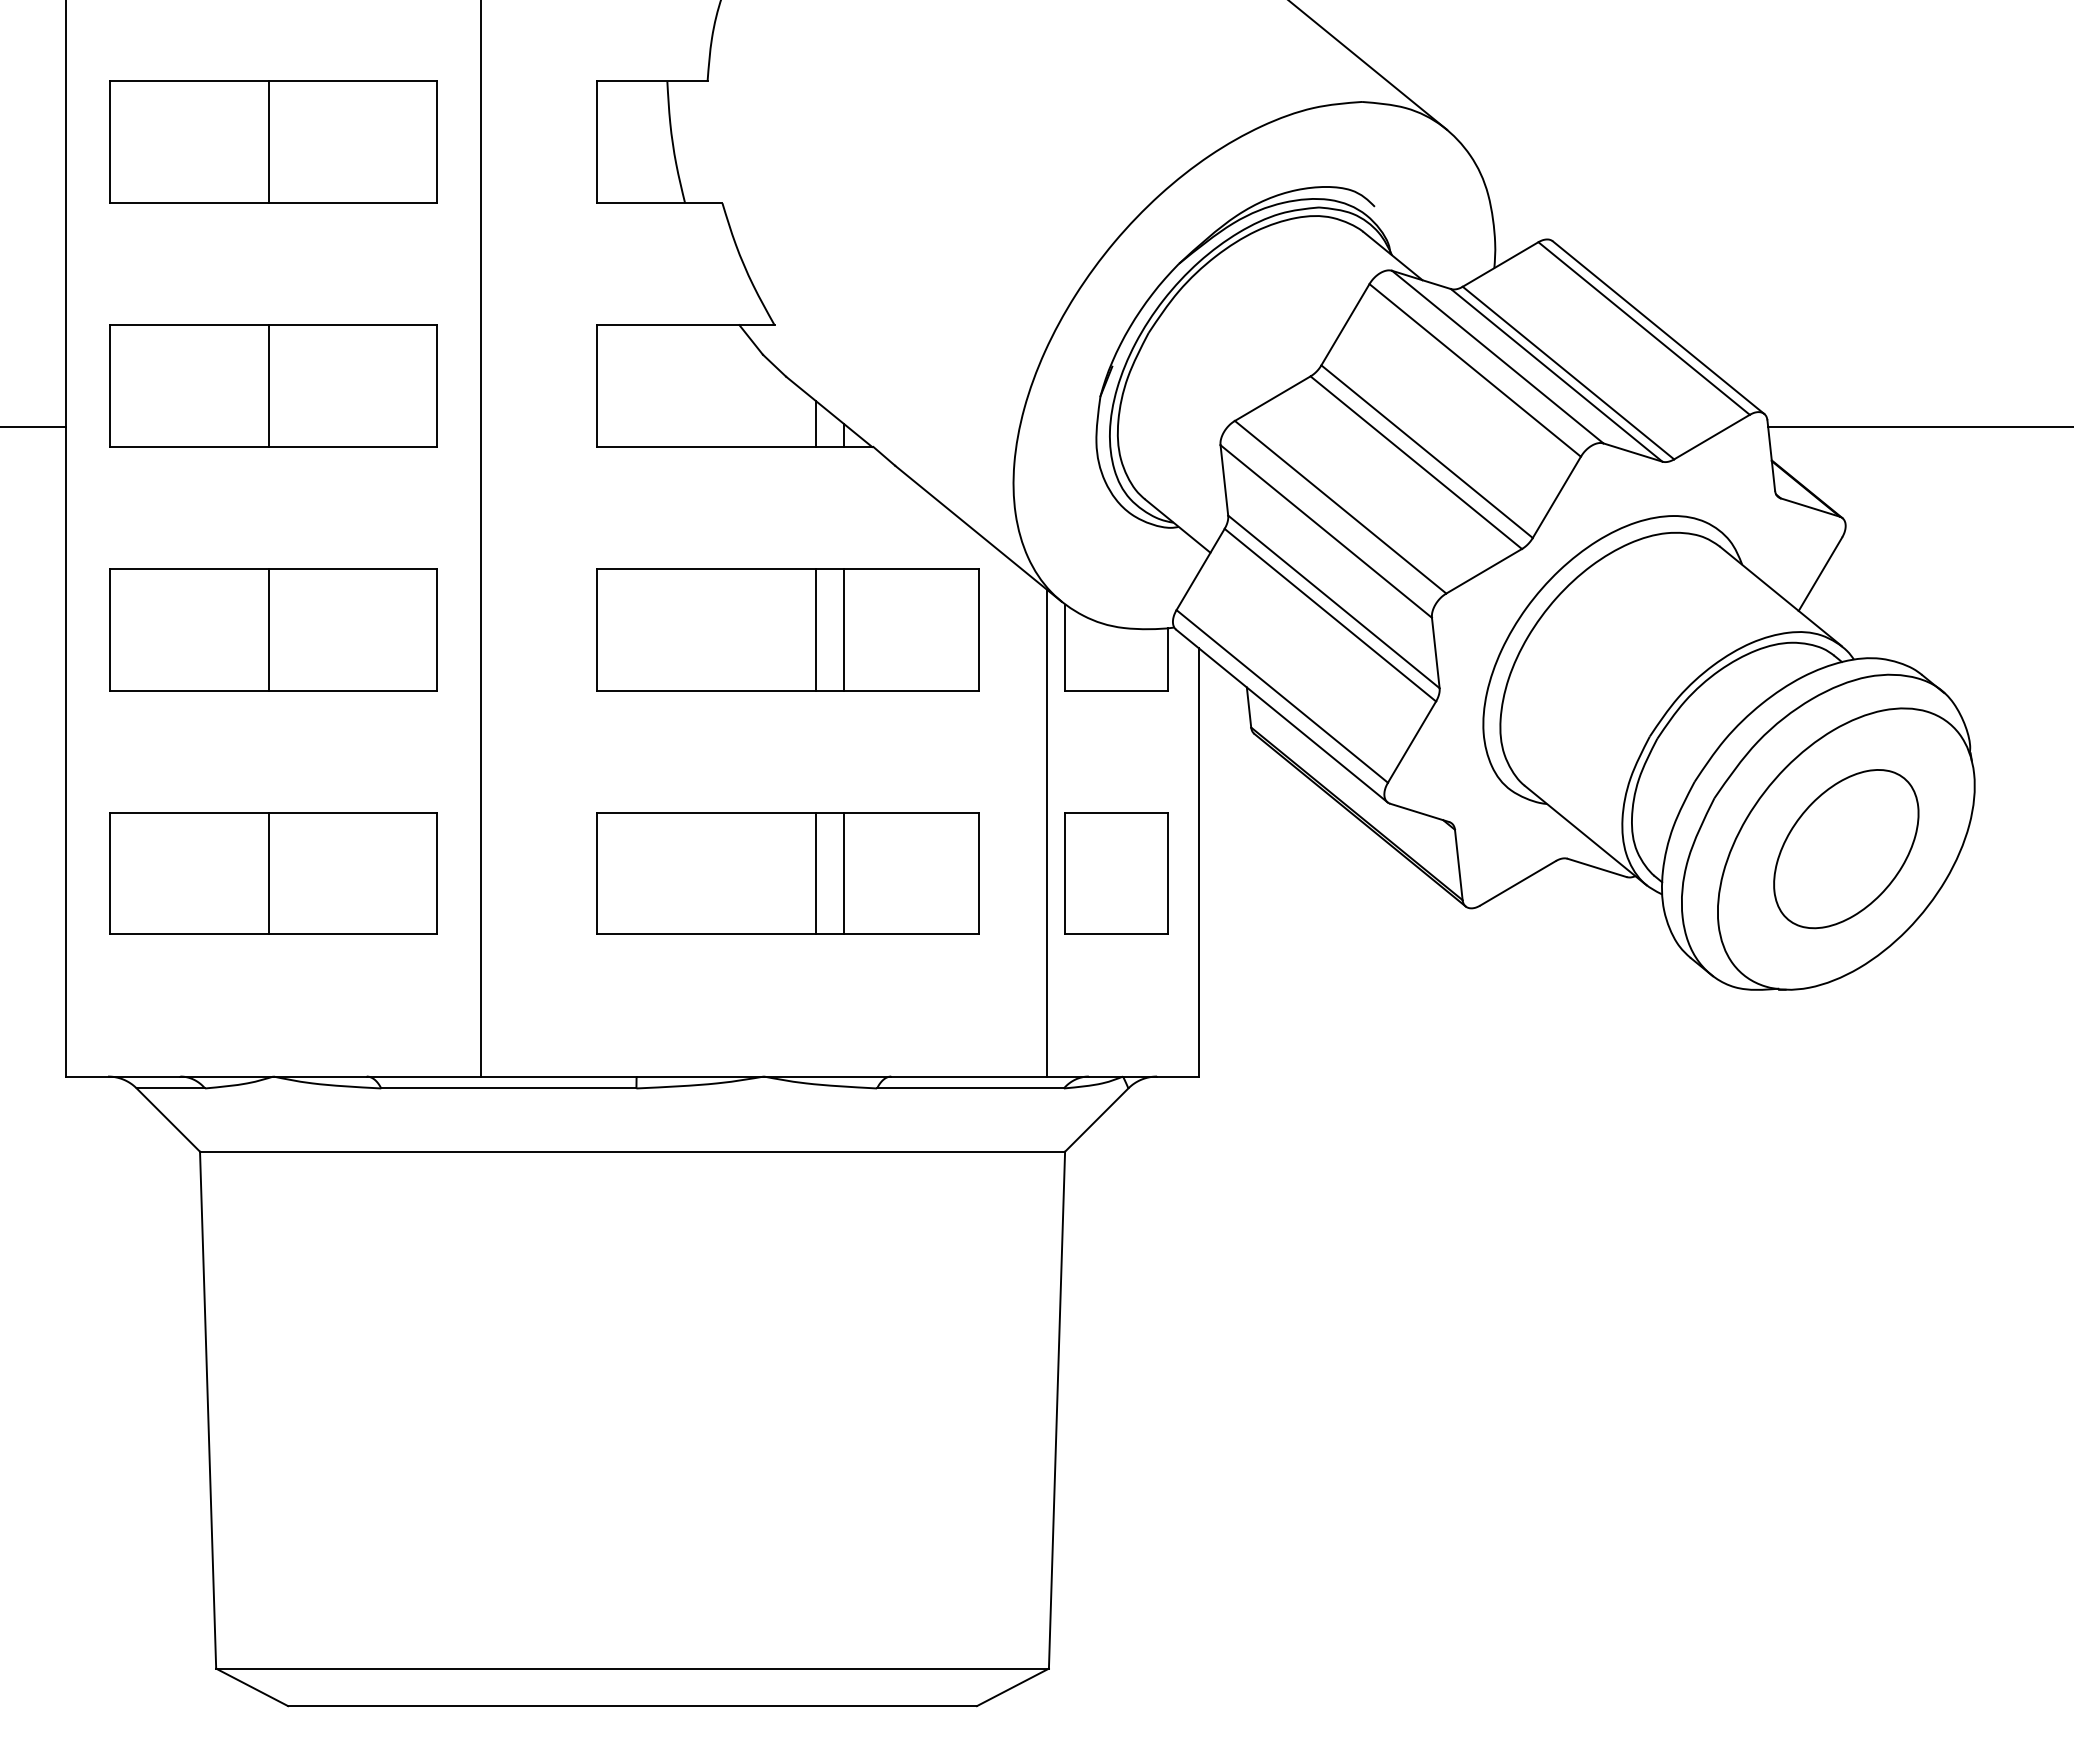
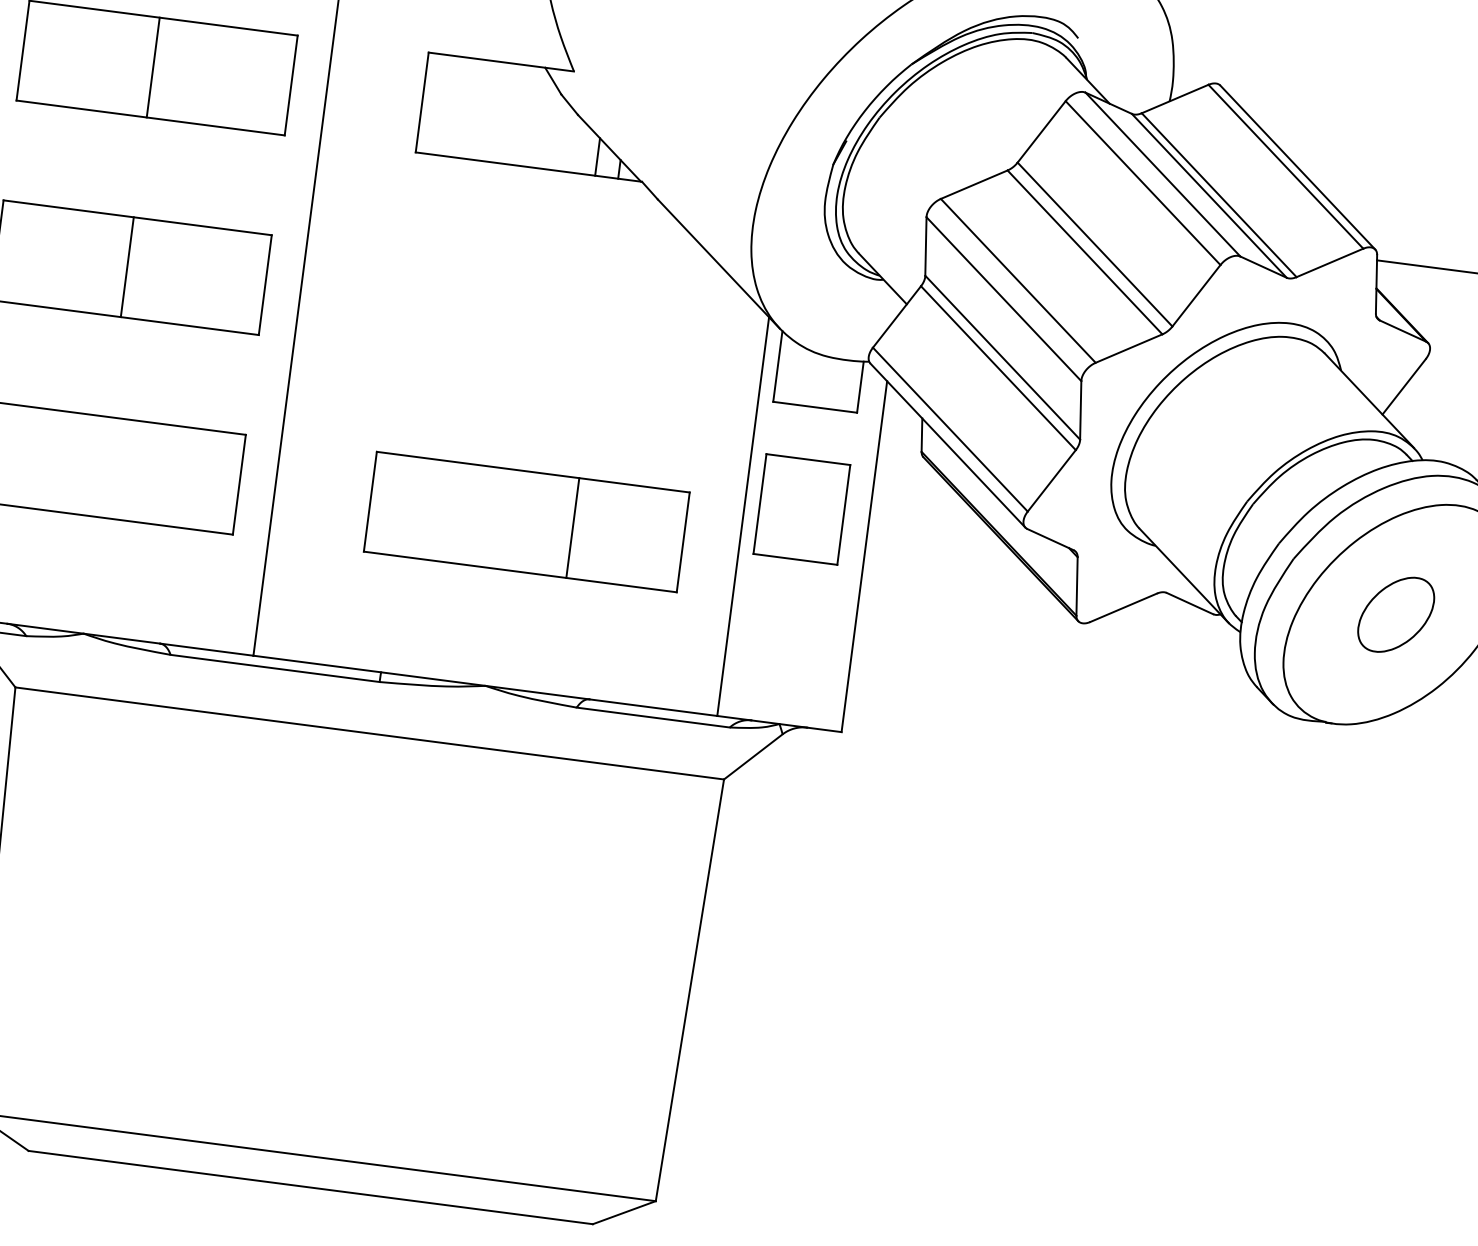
part: (787, 629) -> (552, 322), removed
part: (1846, 849) -> (1396, 615), size x0.6
line: (268, 873) -> (101, 466), removed
line: (816, 873) -> (550, 525), removed
part: (1116, 873) -> (801, 509), moved

